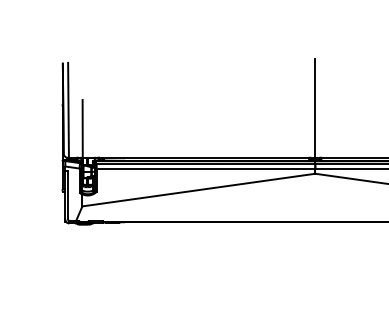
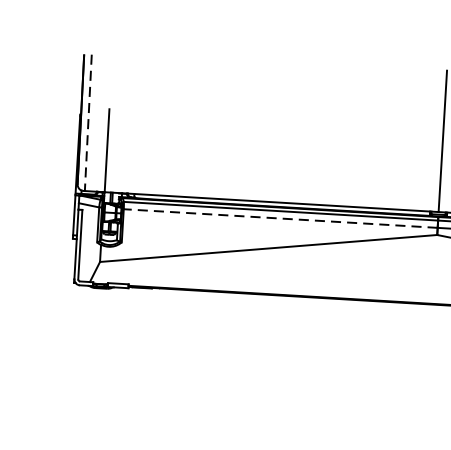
line: (68, 110) -> (88, 123), solid -> dashed
line: (205, 168) -> (280, 218), solid -> dashed

